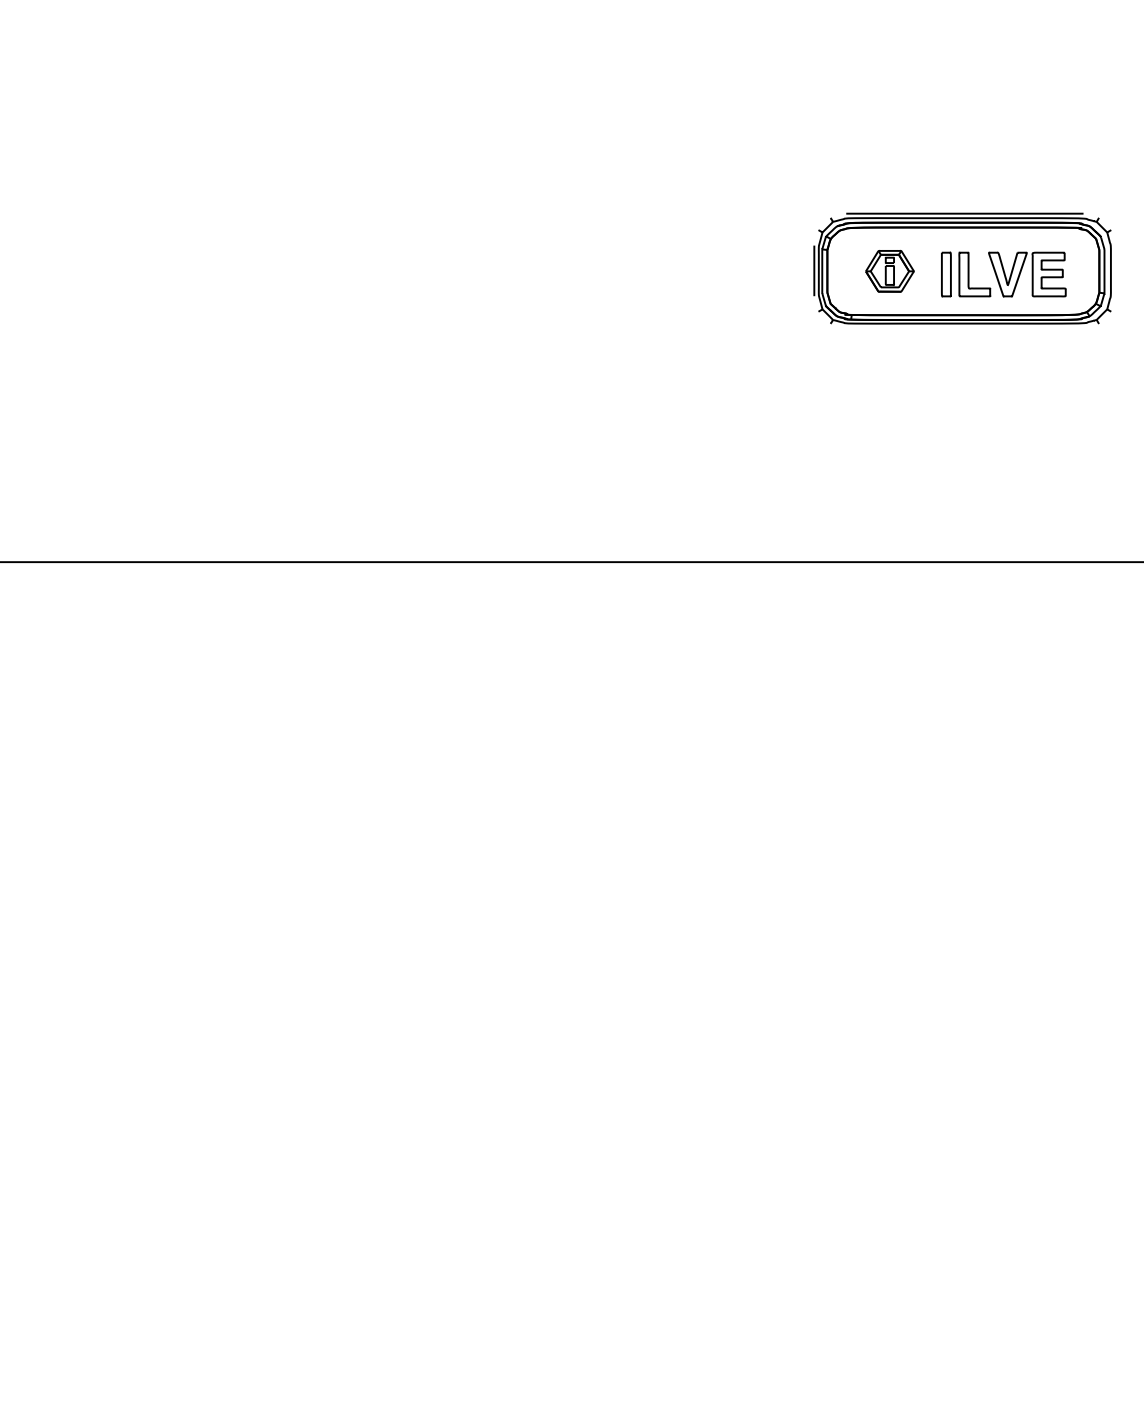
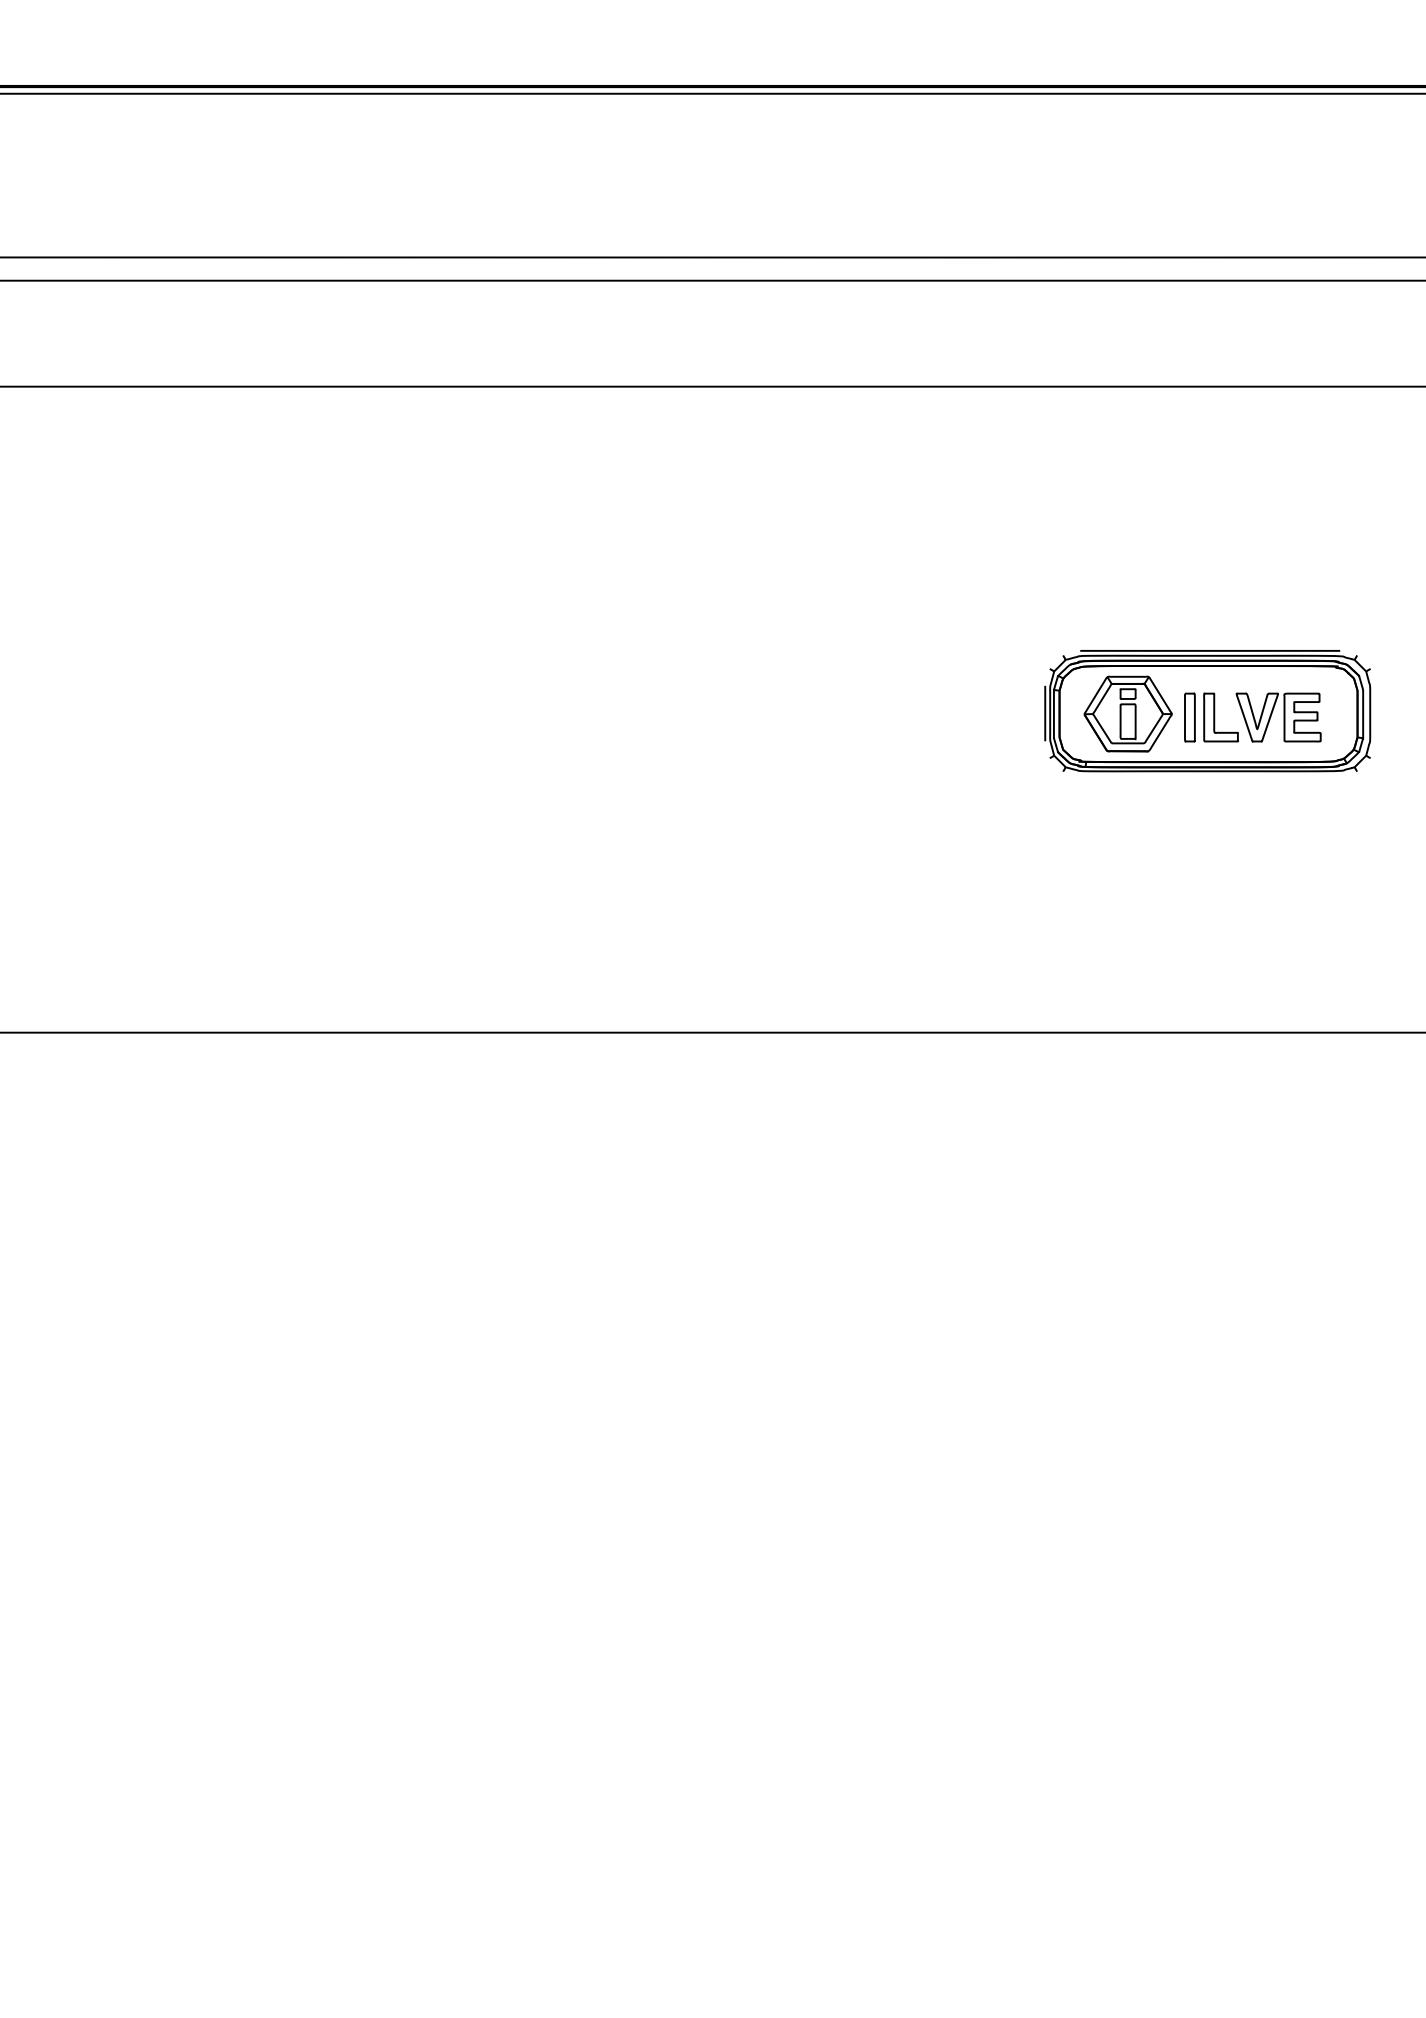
part: (889, 270) -> (1127, 713), size x1.67

